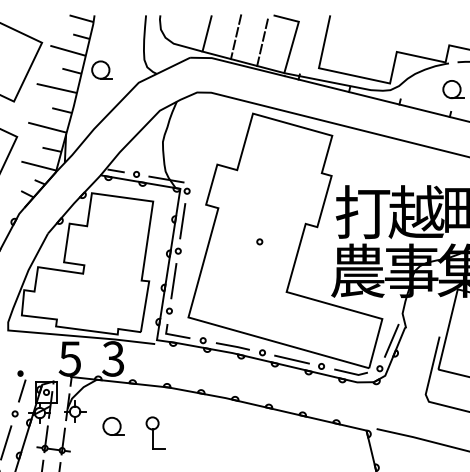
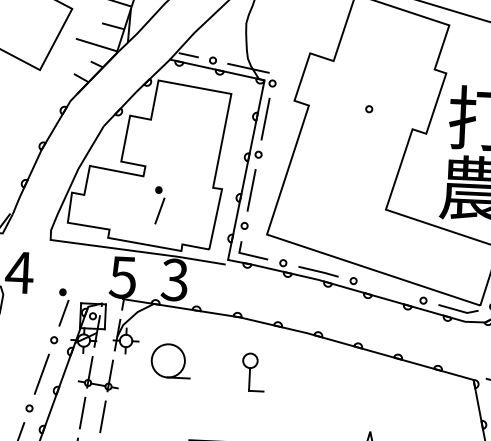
circle: (259, 241) -> (368, 108), moved
part: (97, 297) -> (159, 205), added
line: (291, 359) -> (387, 290), removed
part: (113, 425) -> (171, 359), size x1.6
part: (155, 432) -> (253, 371), moved

